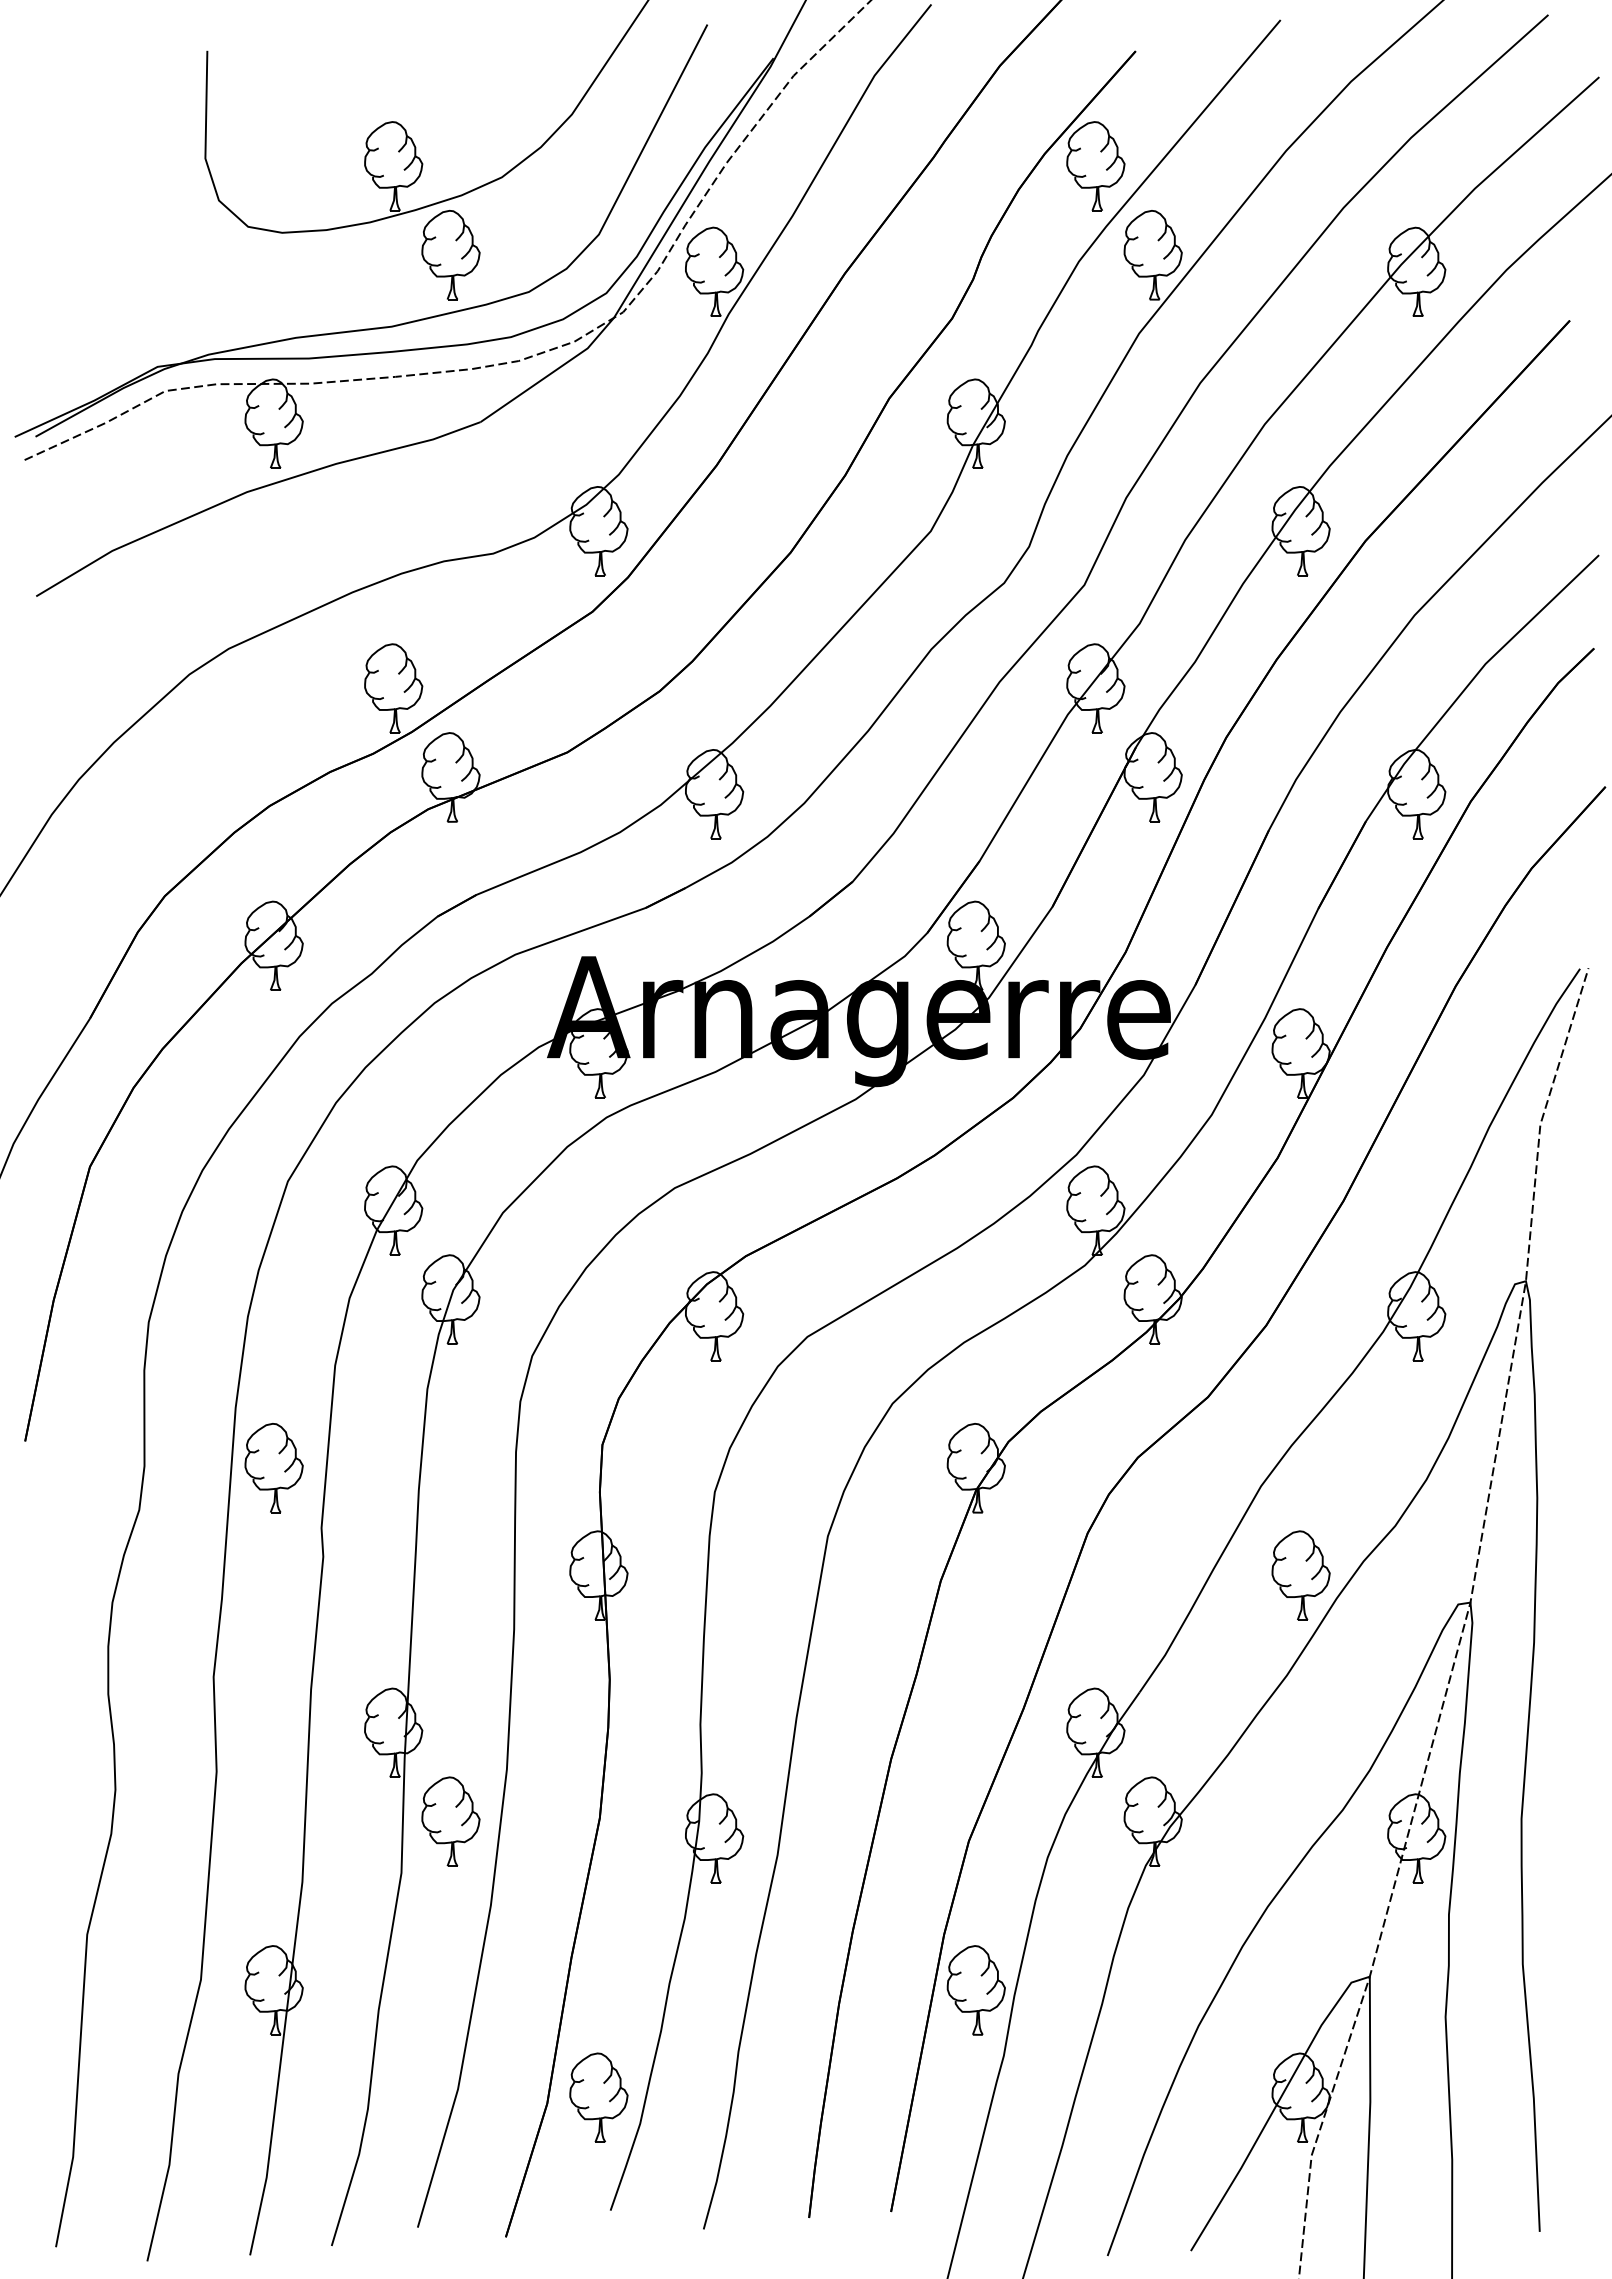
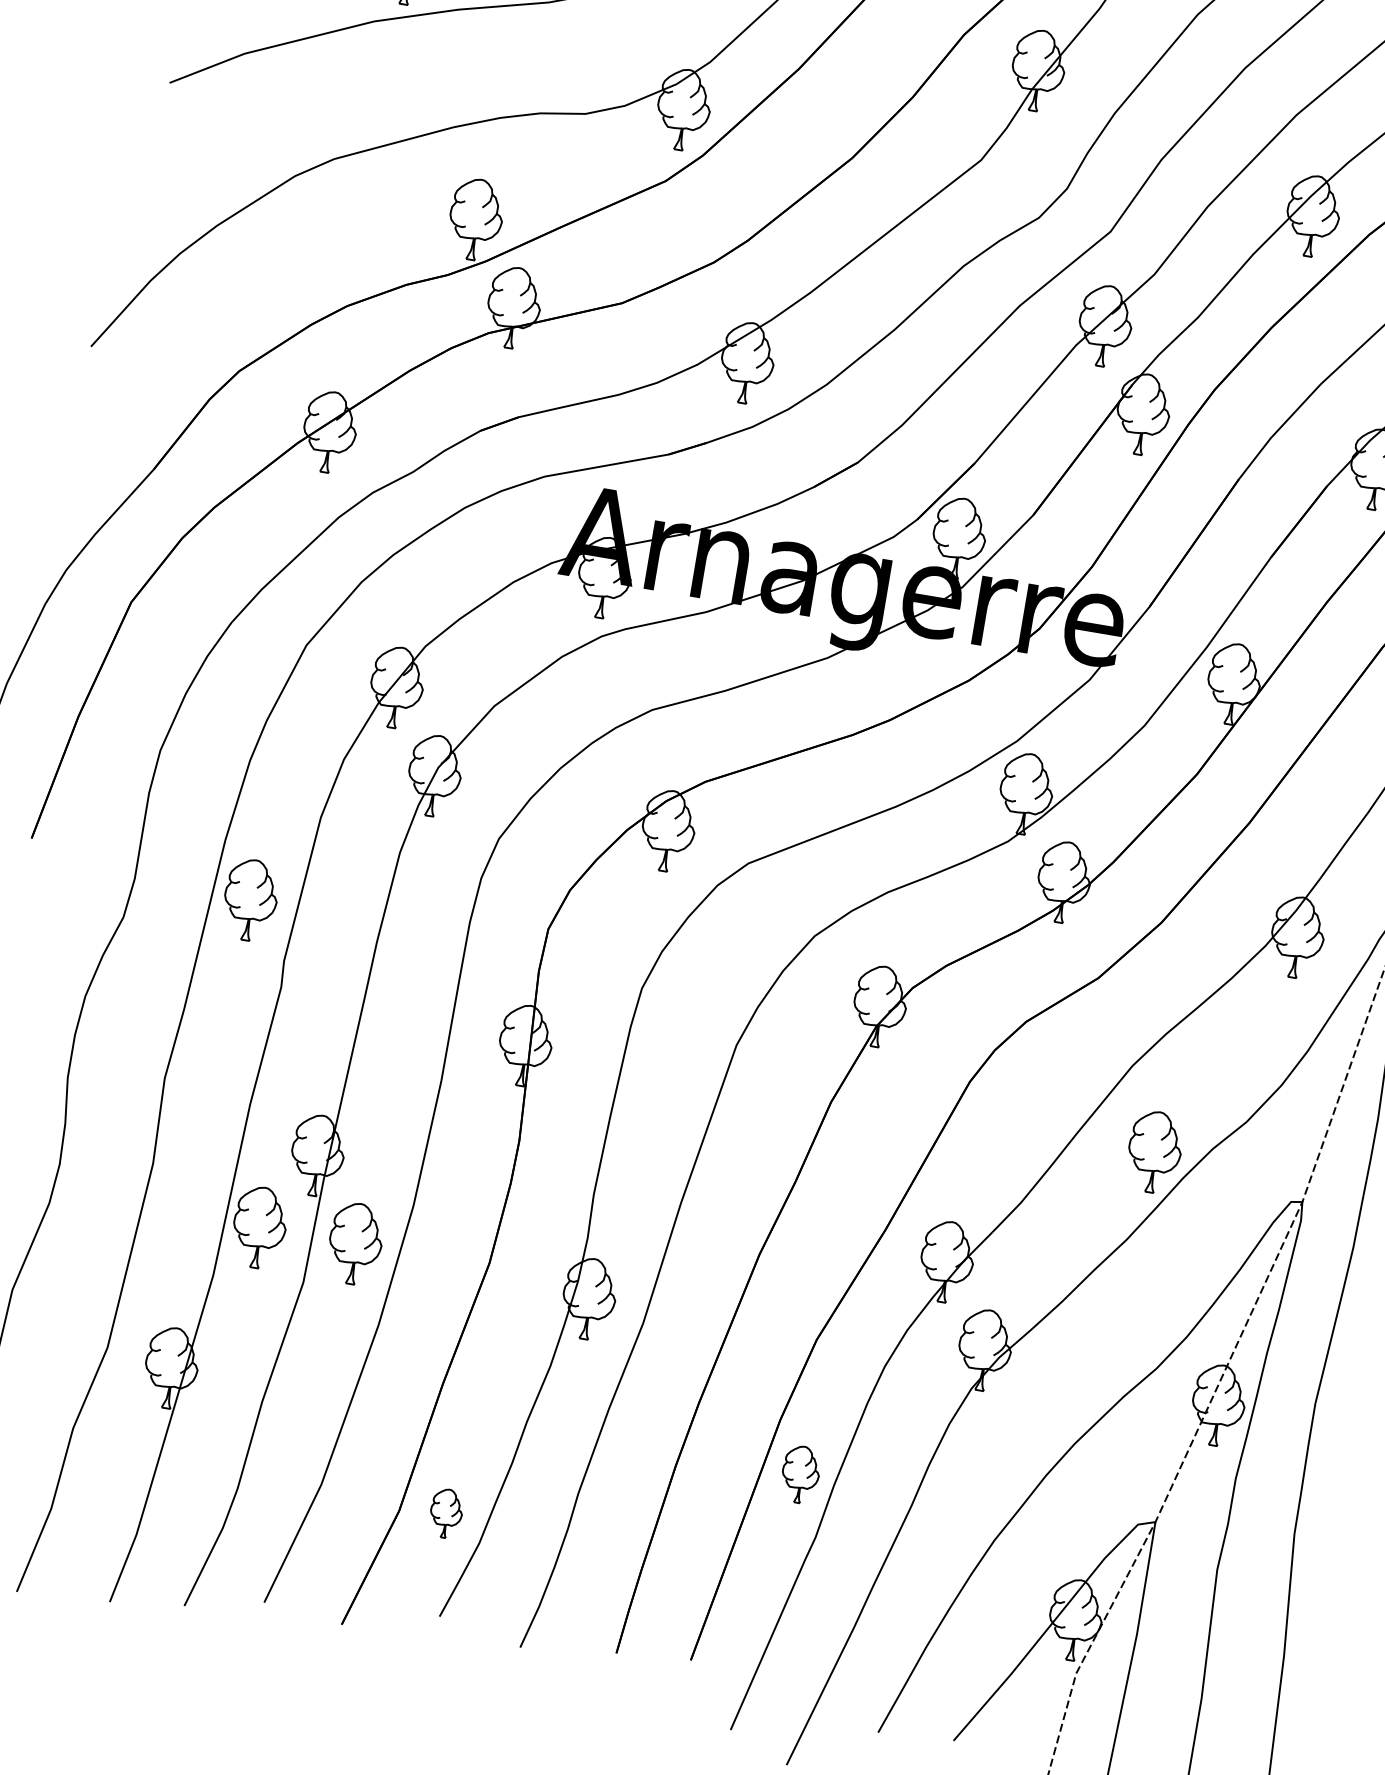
part: (343, 1821) -> (259, 1227), added
part: (975, 1990) -> (800, 1474), size x0.7
part: (598, 2097) -> (445, 1513), size x0.6

